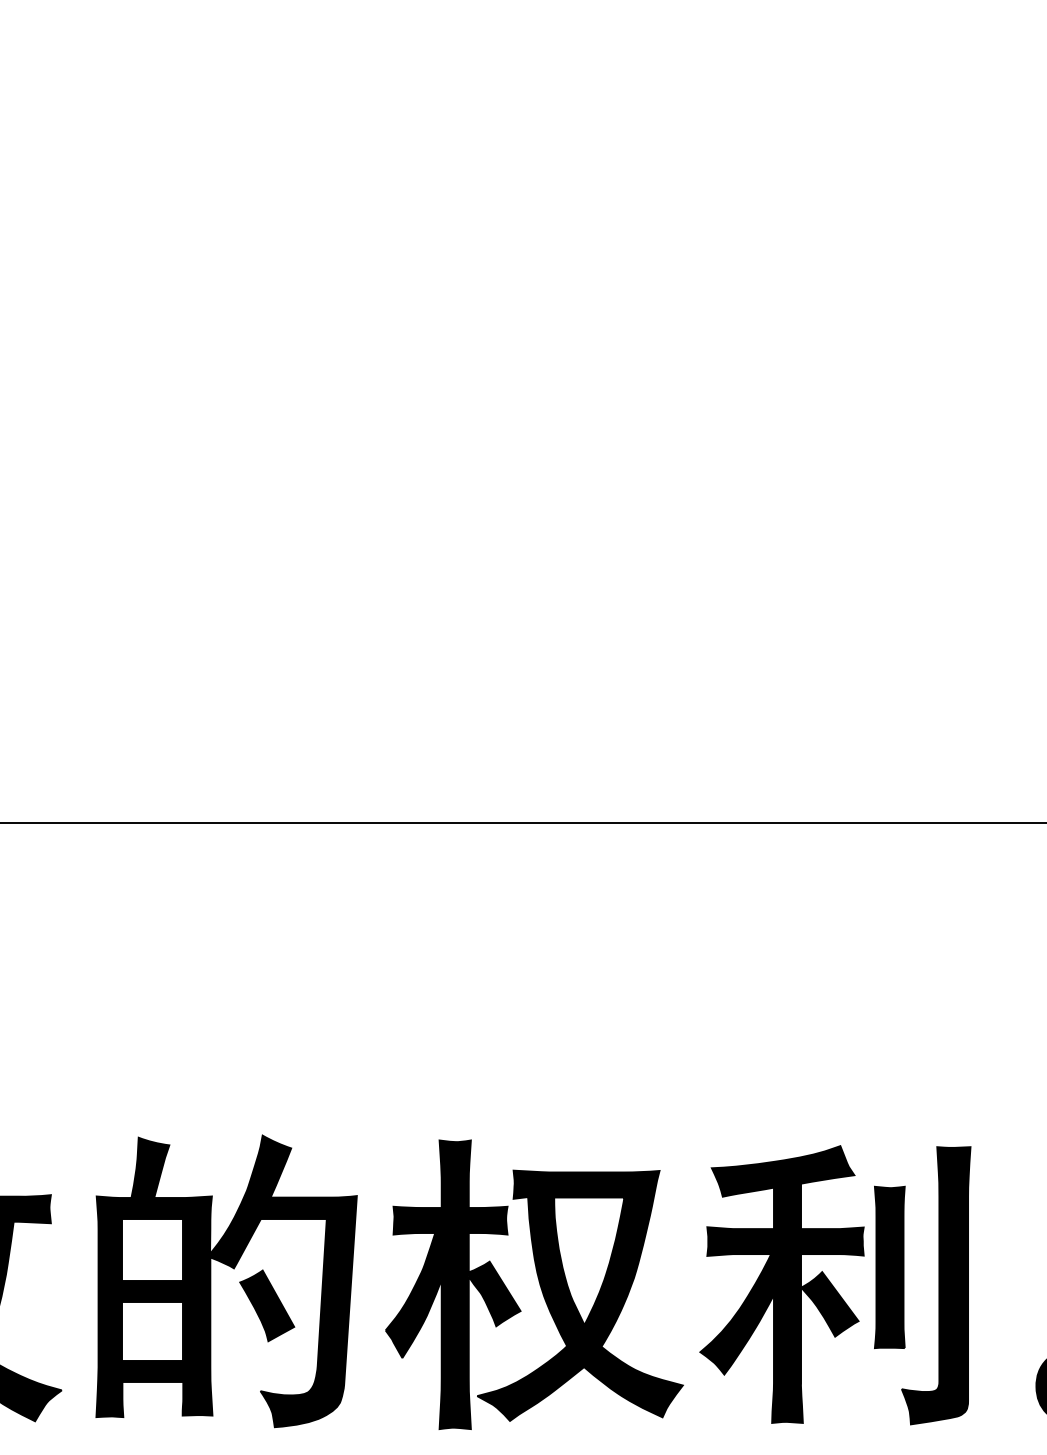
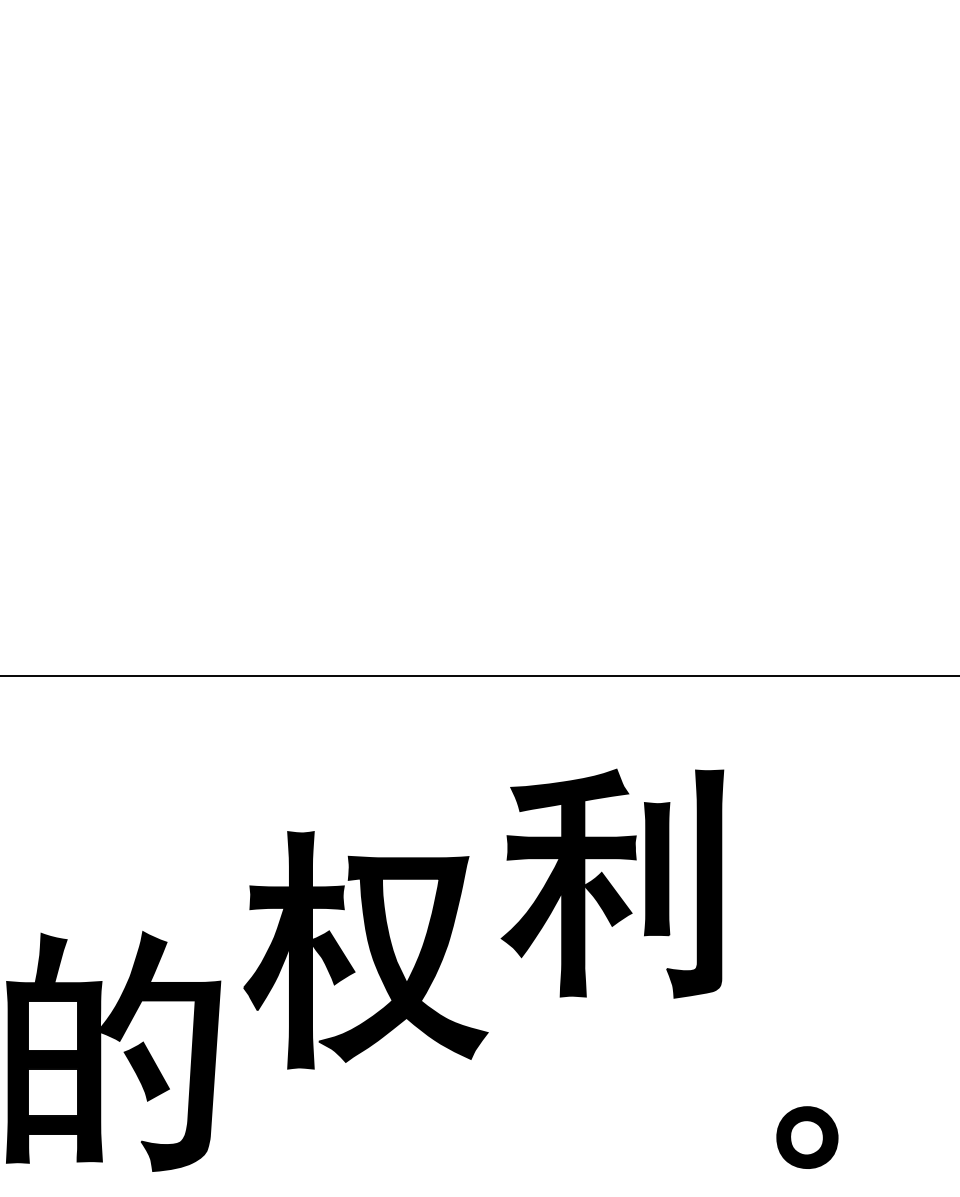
part: (533, 1284) -> (365, 950), moved
part: (835, 1284) -> (612, 883), moved

